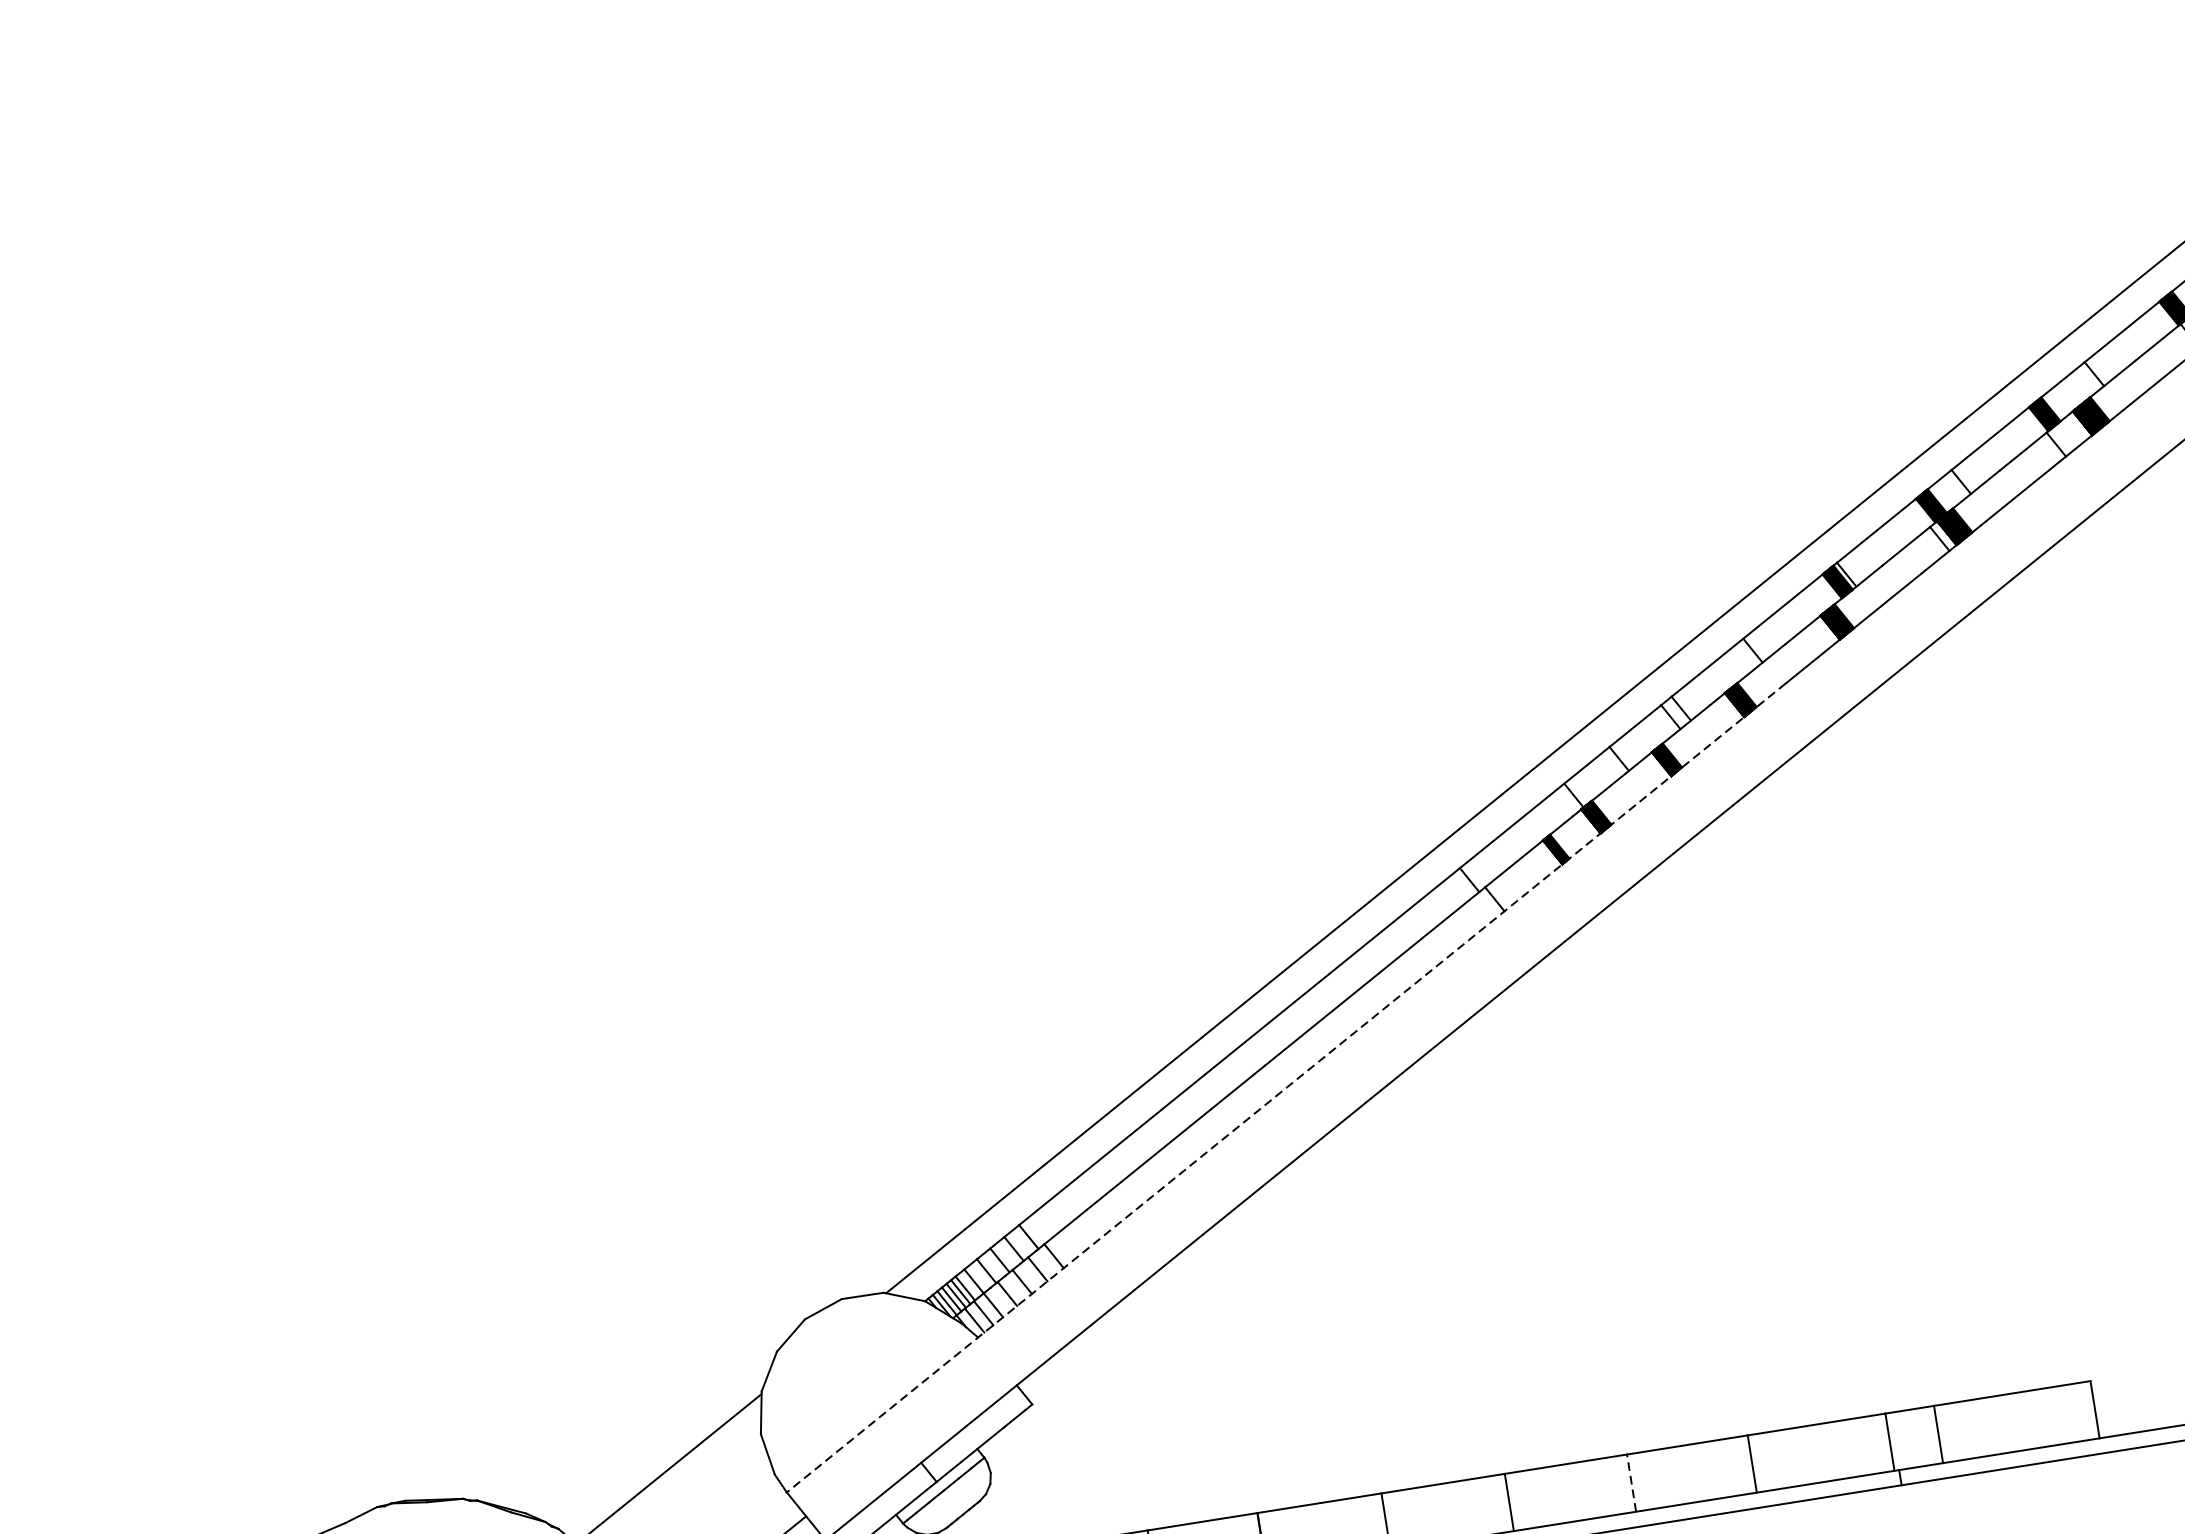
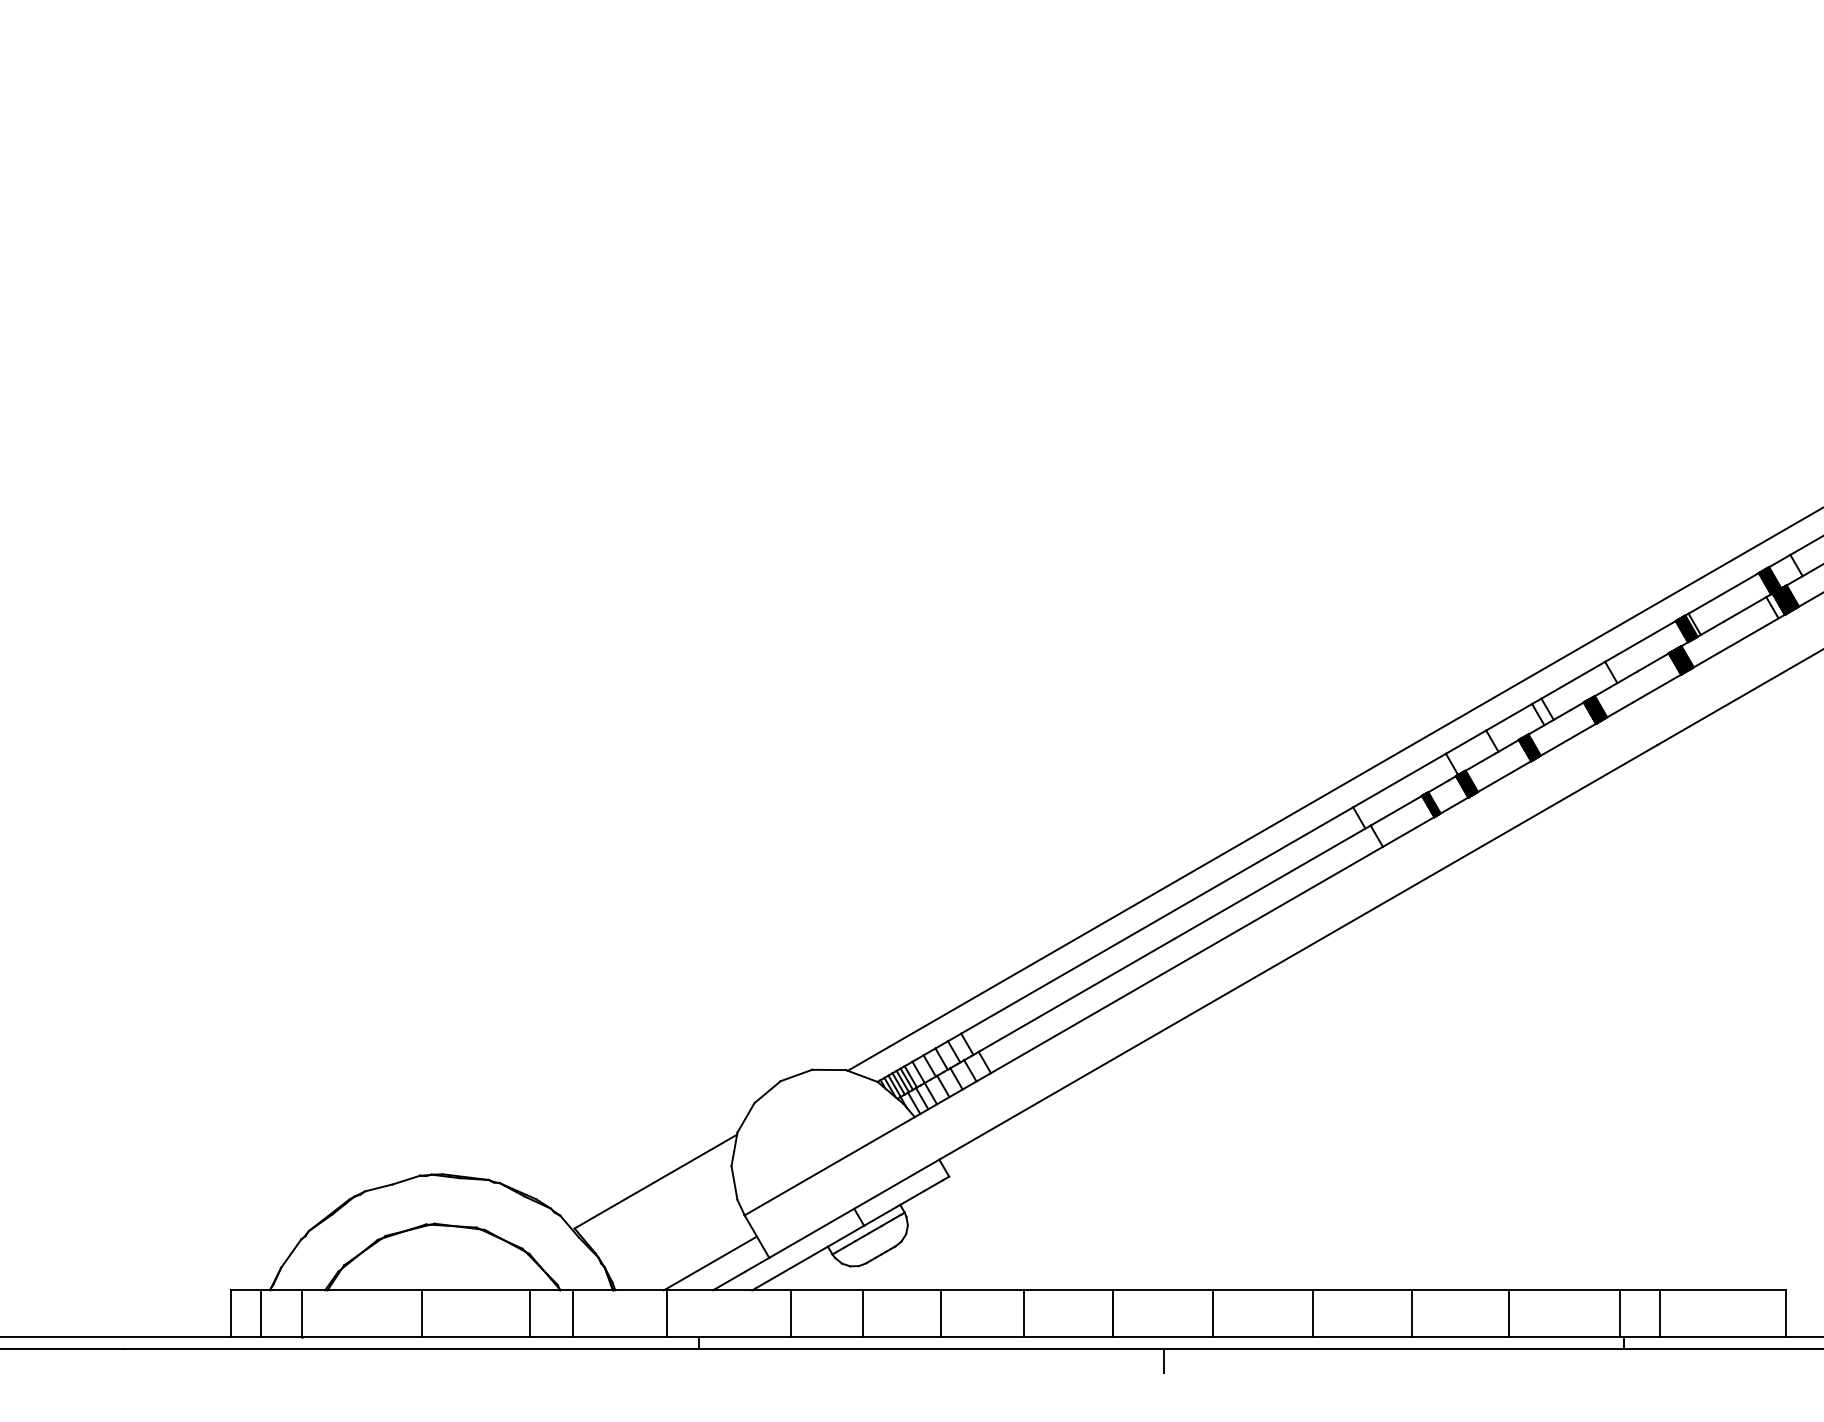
line: (1285, 1087) -> (1188, 958), dashed -> solid
line: (1631, 1483) -> (1411, 1313), dashed -> solid

